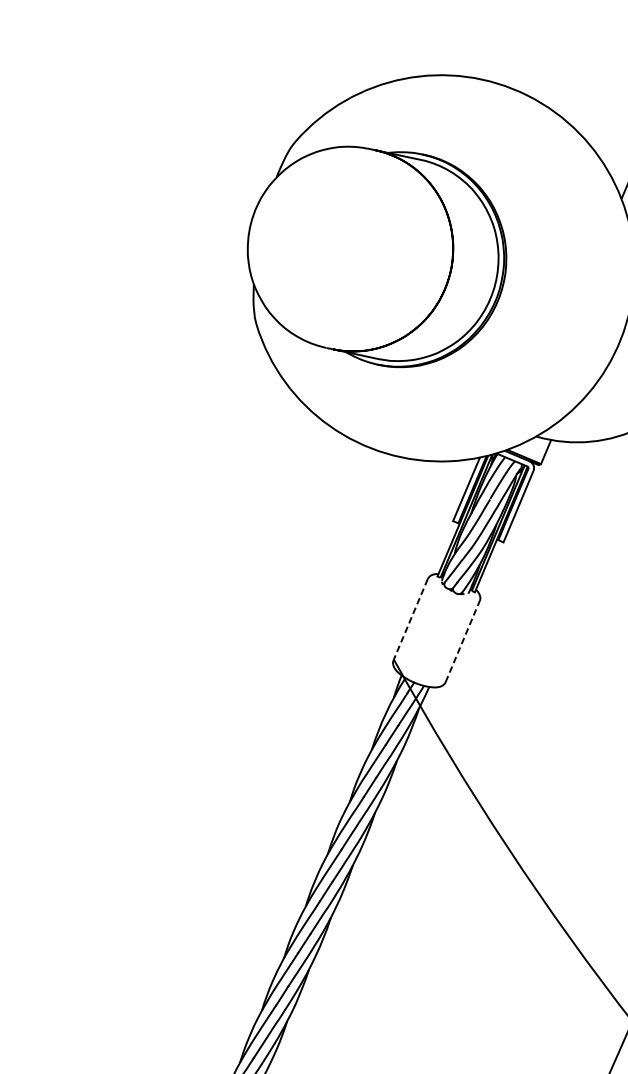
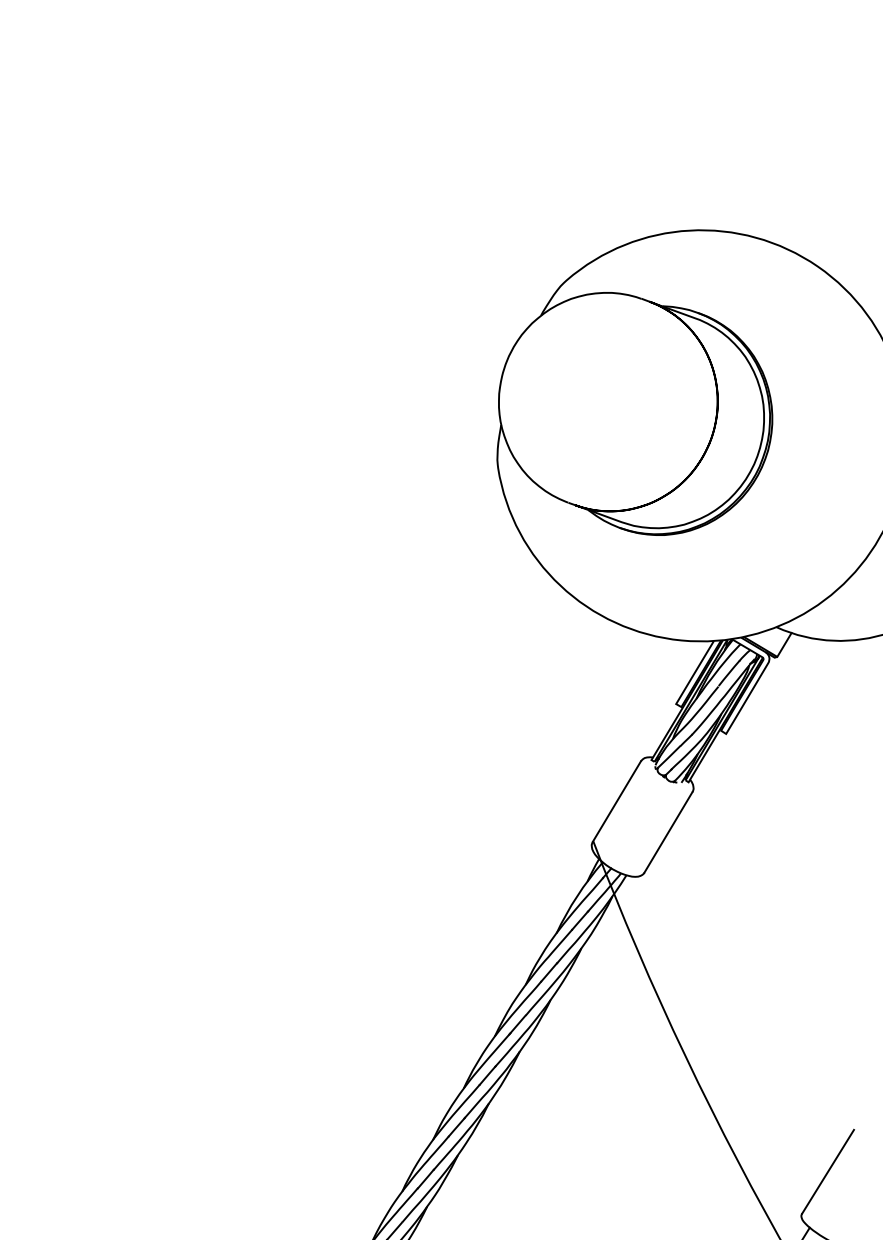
line: (410, 619) -> (616, 801), dashed -> solid
line: (462, 641) -> (668, 832), dashed -> solid

